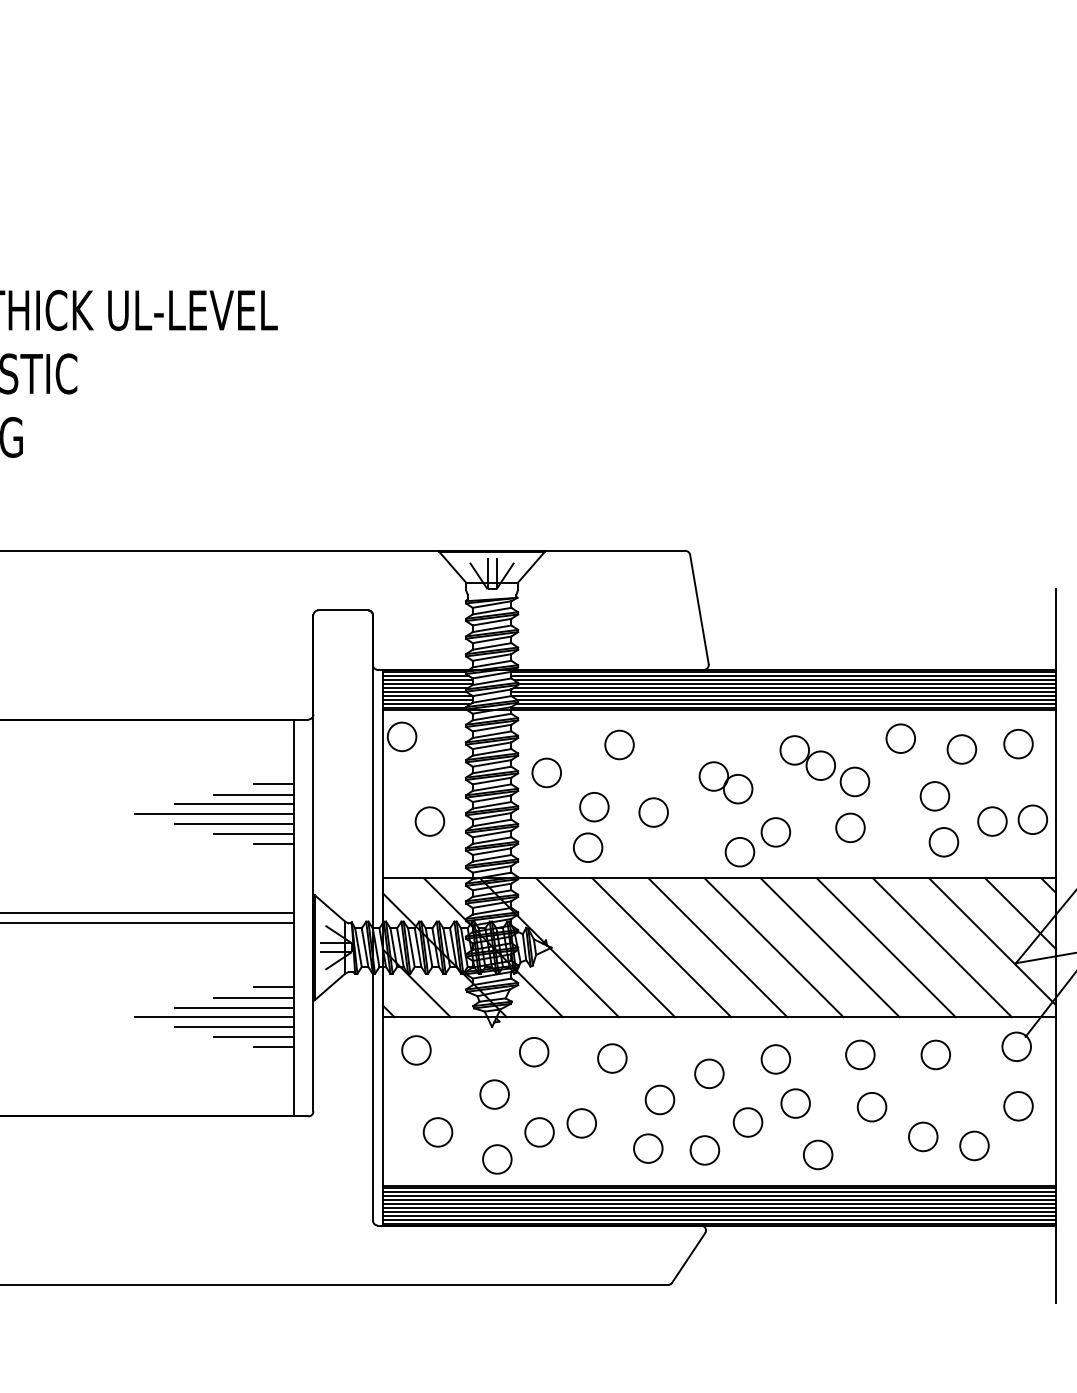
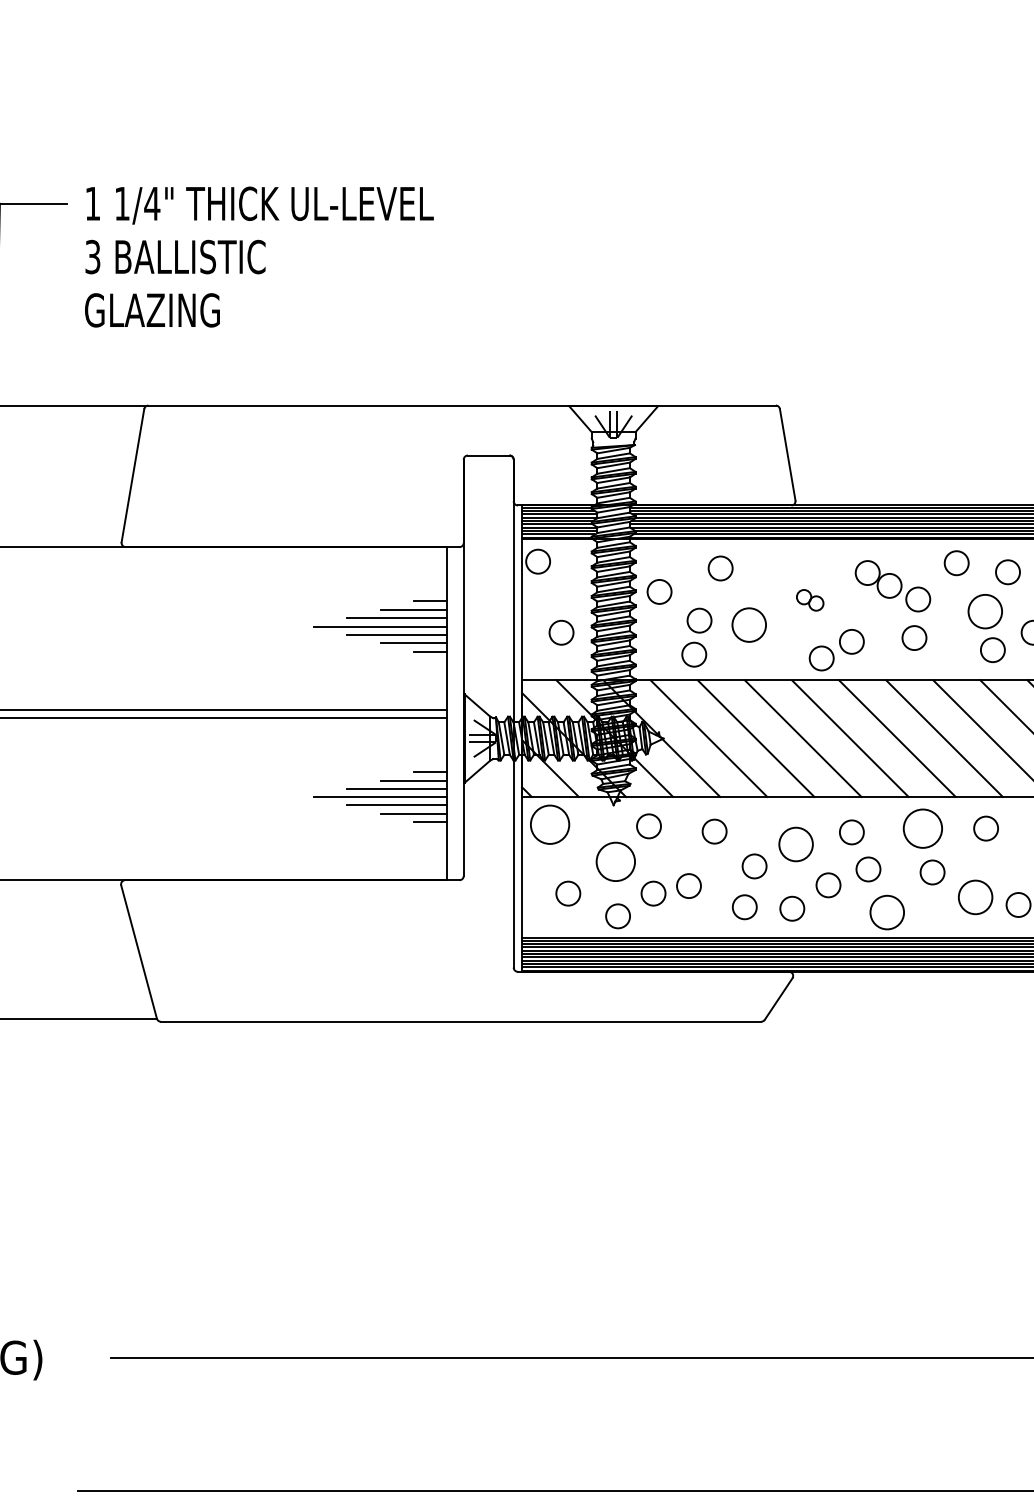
part: (726, 783) -> (810, 600), size x0.6
circle: (935, 796) -> (985, 611), size x1.4
circle: (653, 812) -> (749, 625), size x1.4
circle: (416, 1050) -> (550, 824), size x1.6
circle: (860, 1054) -> (922, 828), size x1.6
circle: (708, 1073) -> (795, 844), size x1.4
circle: (494, 1094) -> (615, 861), size x1.6
circle: (923, 1136) -> (975, 897), size x1.4
circle: (818, 1154) -> (887, 912), size x1.4

